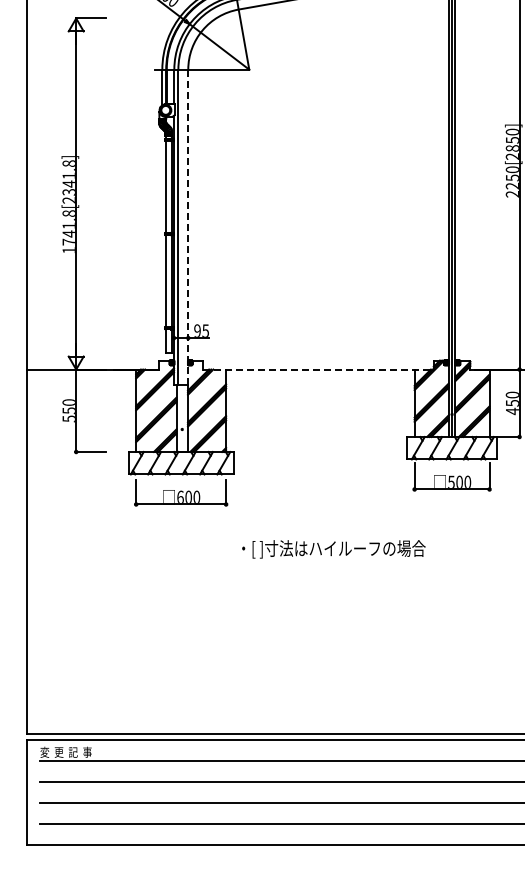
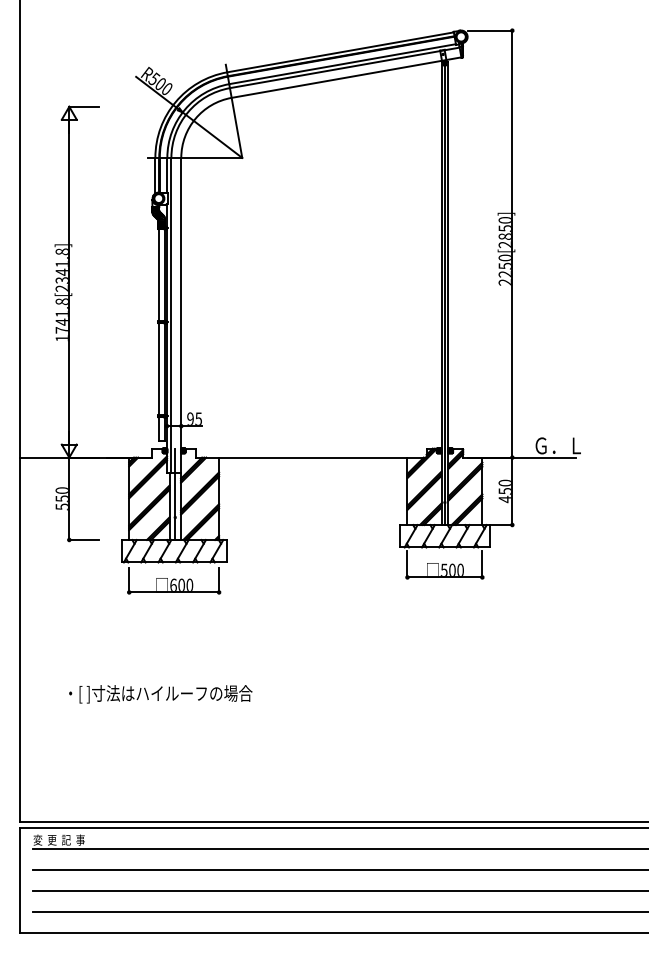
line: (188, 227) -> (181, 315), dashed -> solid
line: (318, 369) -> (311, 457), dashed -> solid
line: (182, 405) -> (175, 493), added
text: (333, 549) -> (160, 694), moved

